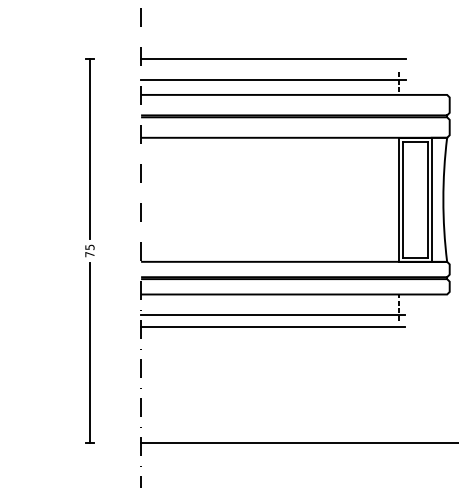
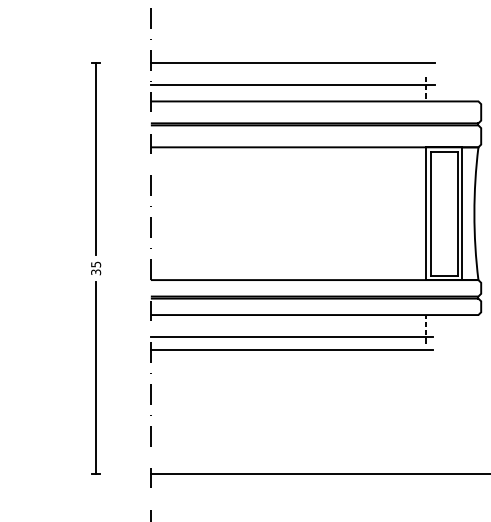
text: (89, 254) -> (95, 272), 75 -> 35

